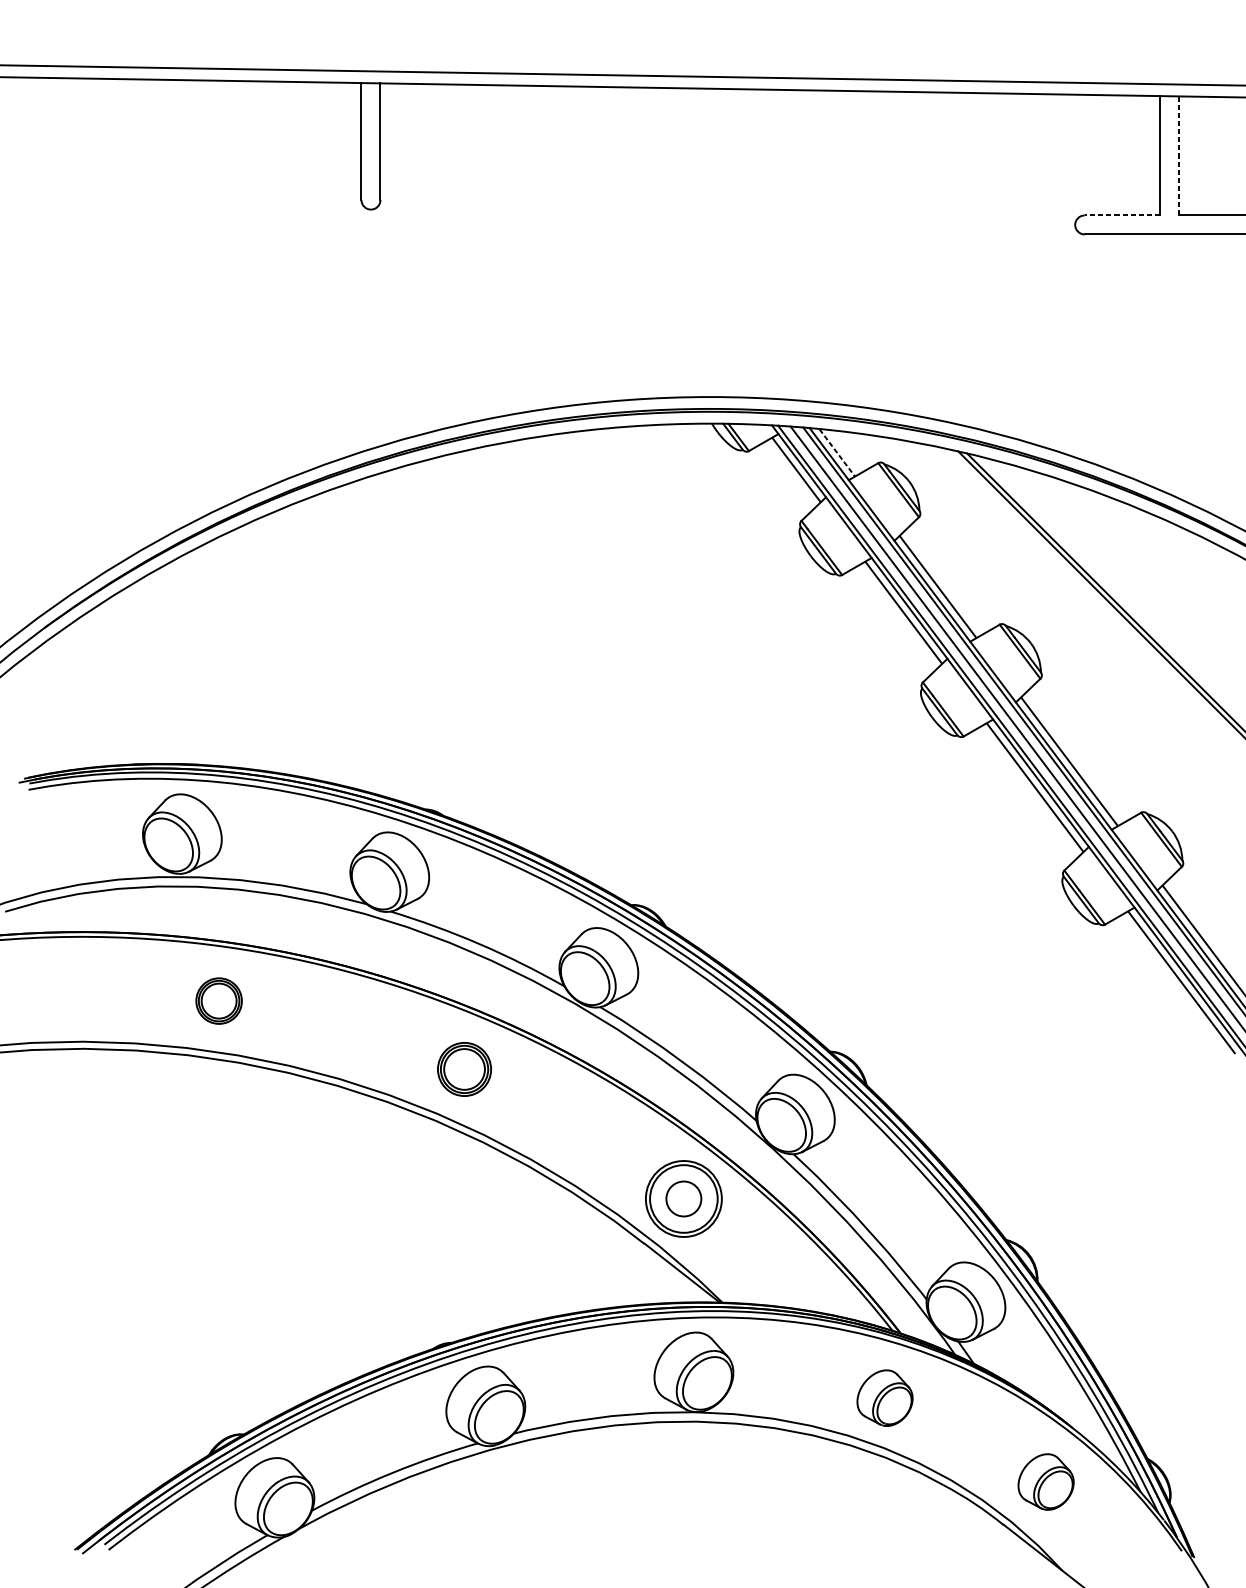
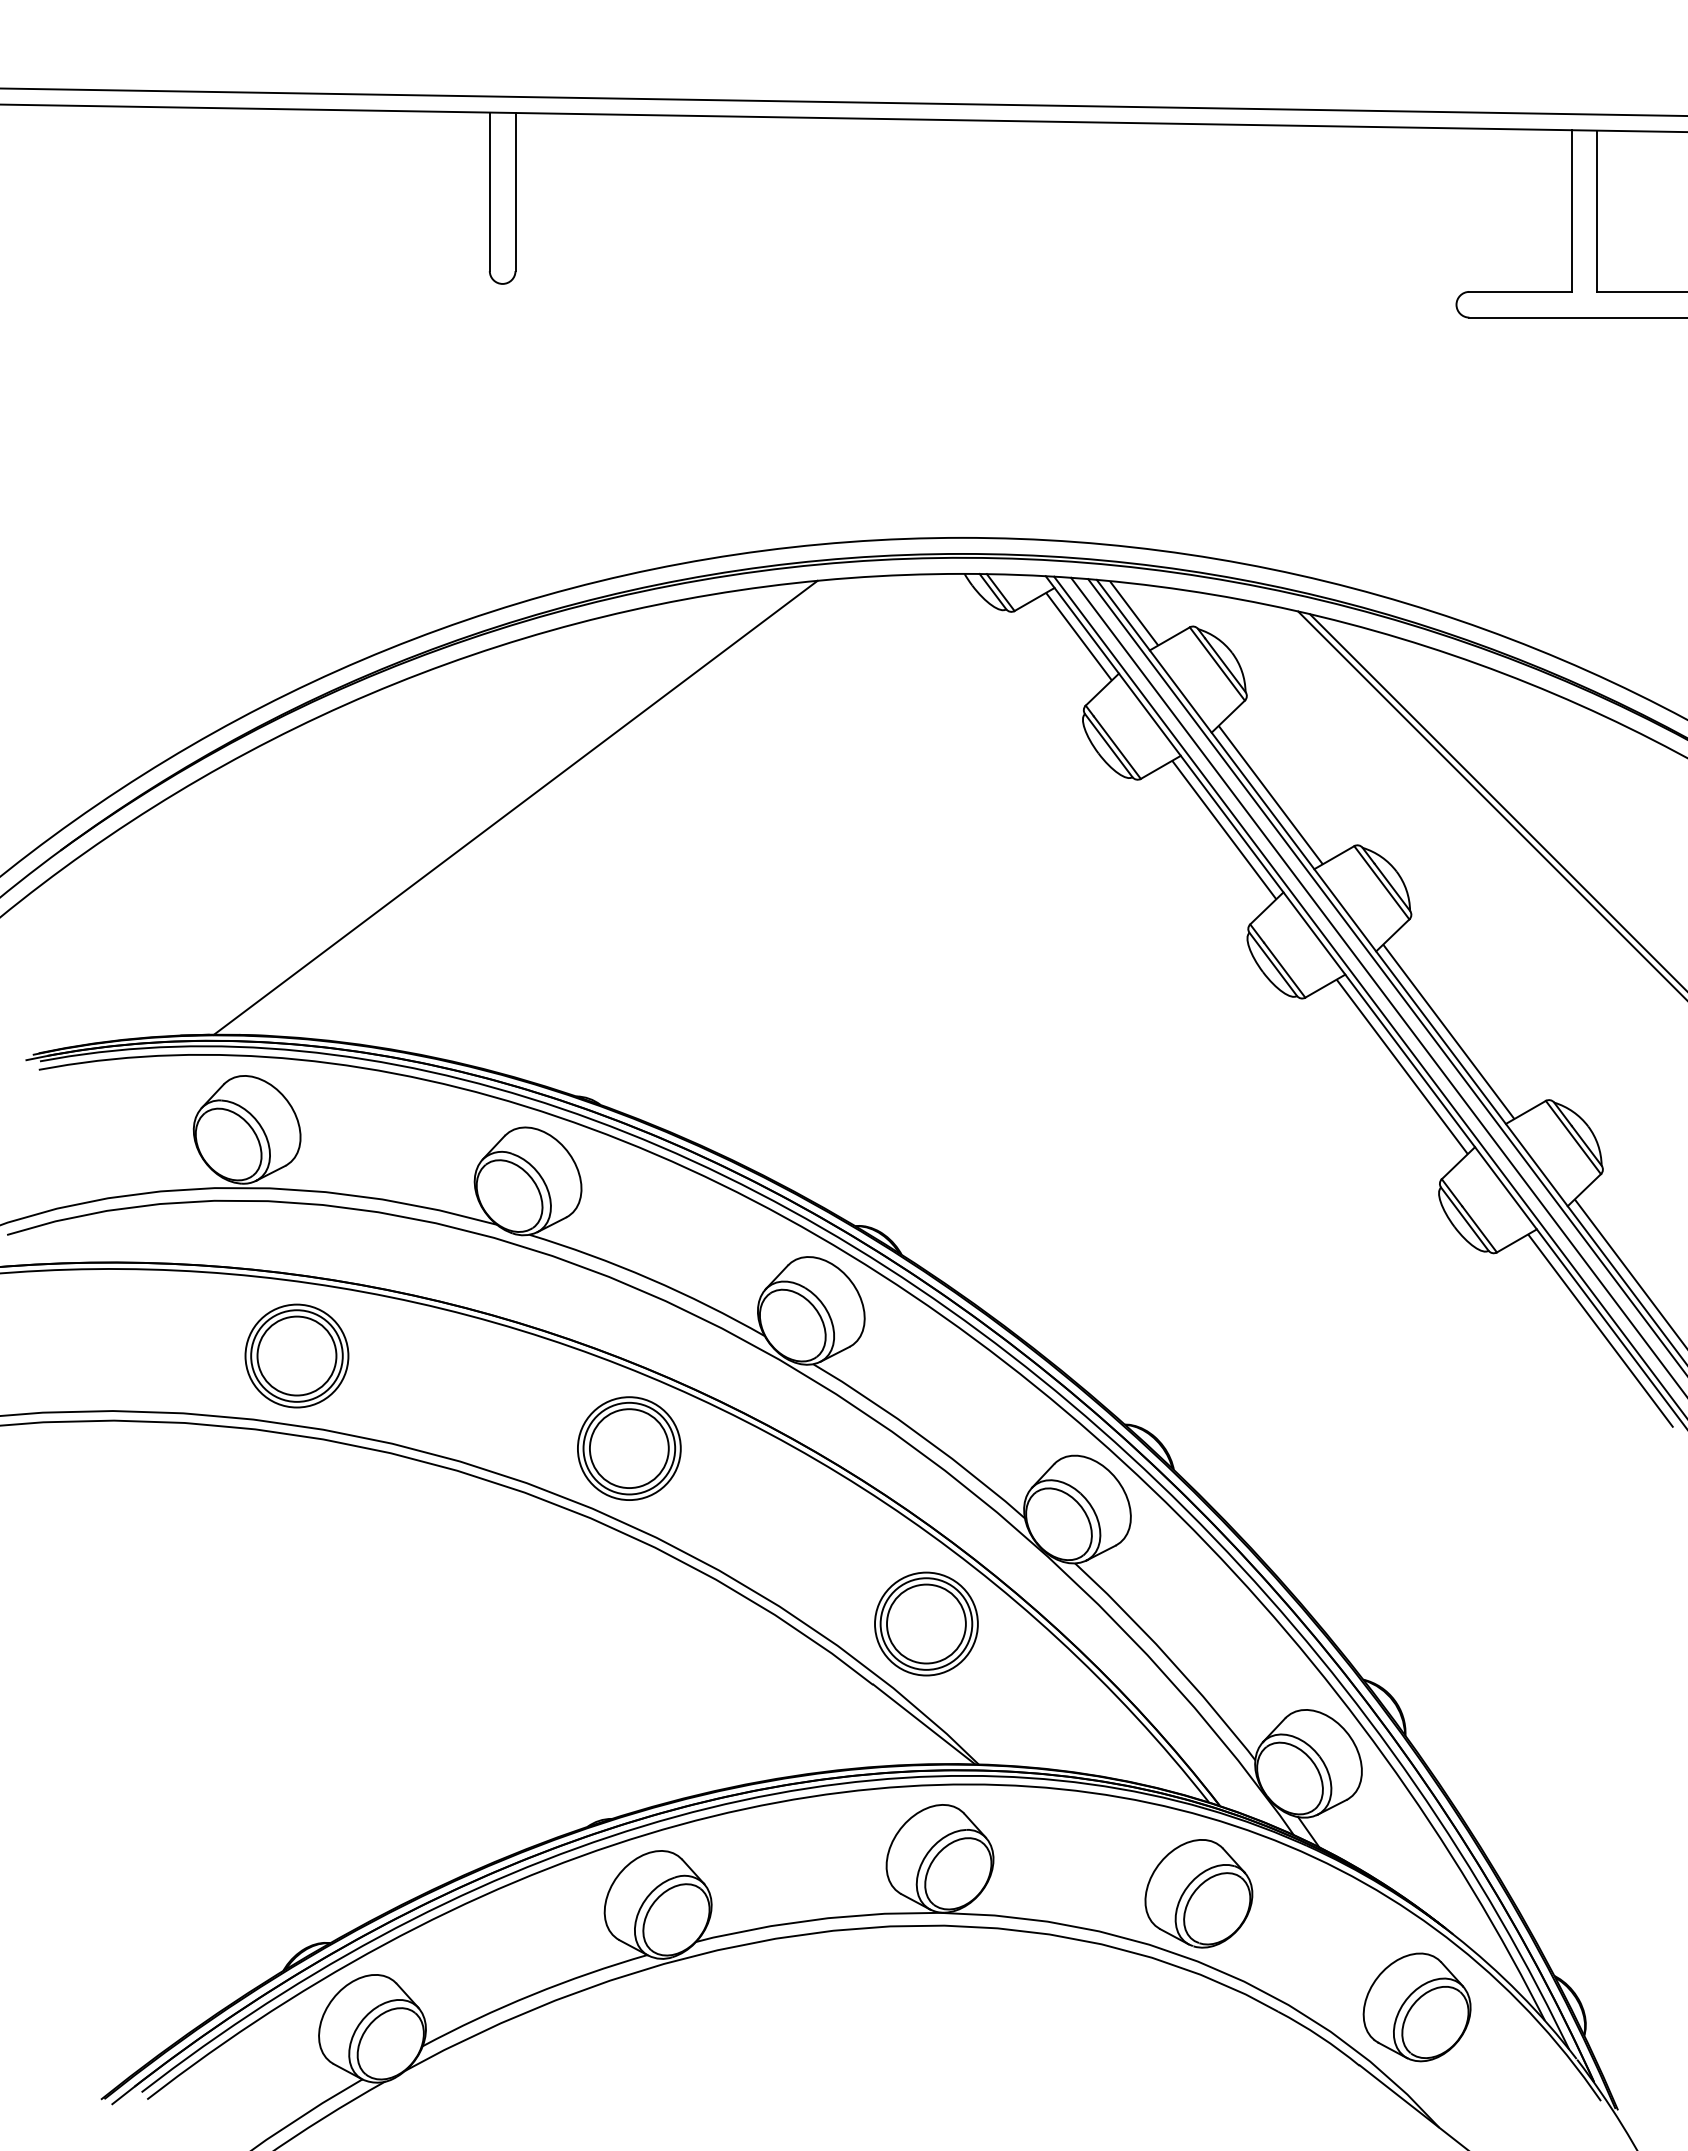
line: (1179, 156) -> (1597, 211), dashed -> solid
line: (1121, 215) -> (1519, 291), dashed -> solid
line: (837, 452) -> (1134, 613), dashed -> solid
line: (380, 596) -> (515, 807), added
part: (218, 1000) -> (296, 1355), size x1.67
part: (464, 1069) -> (629, 1448), size x1.43
circle: (683, 1198) -> (926, 1623), size x1.67
part: (884, 1397) -> (1198, 1893), size x1.43
part: (1045, 1482) -> (1416, 2007), size x1.43

